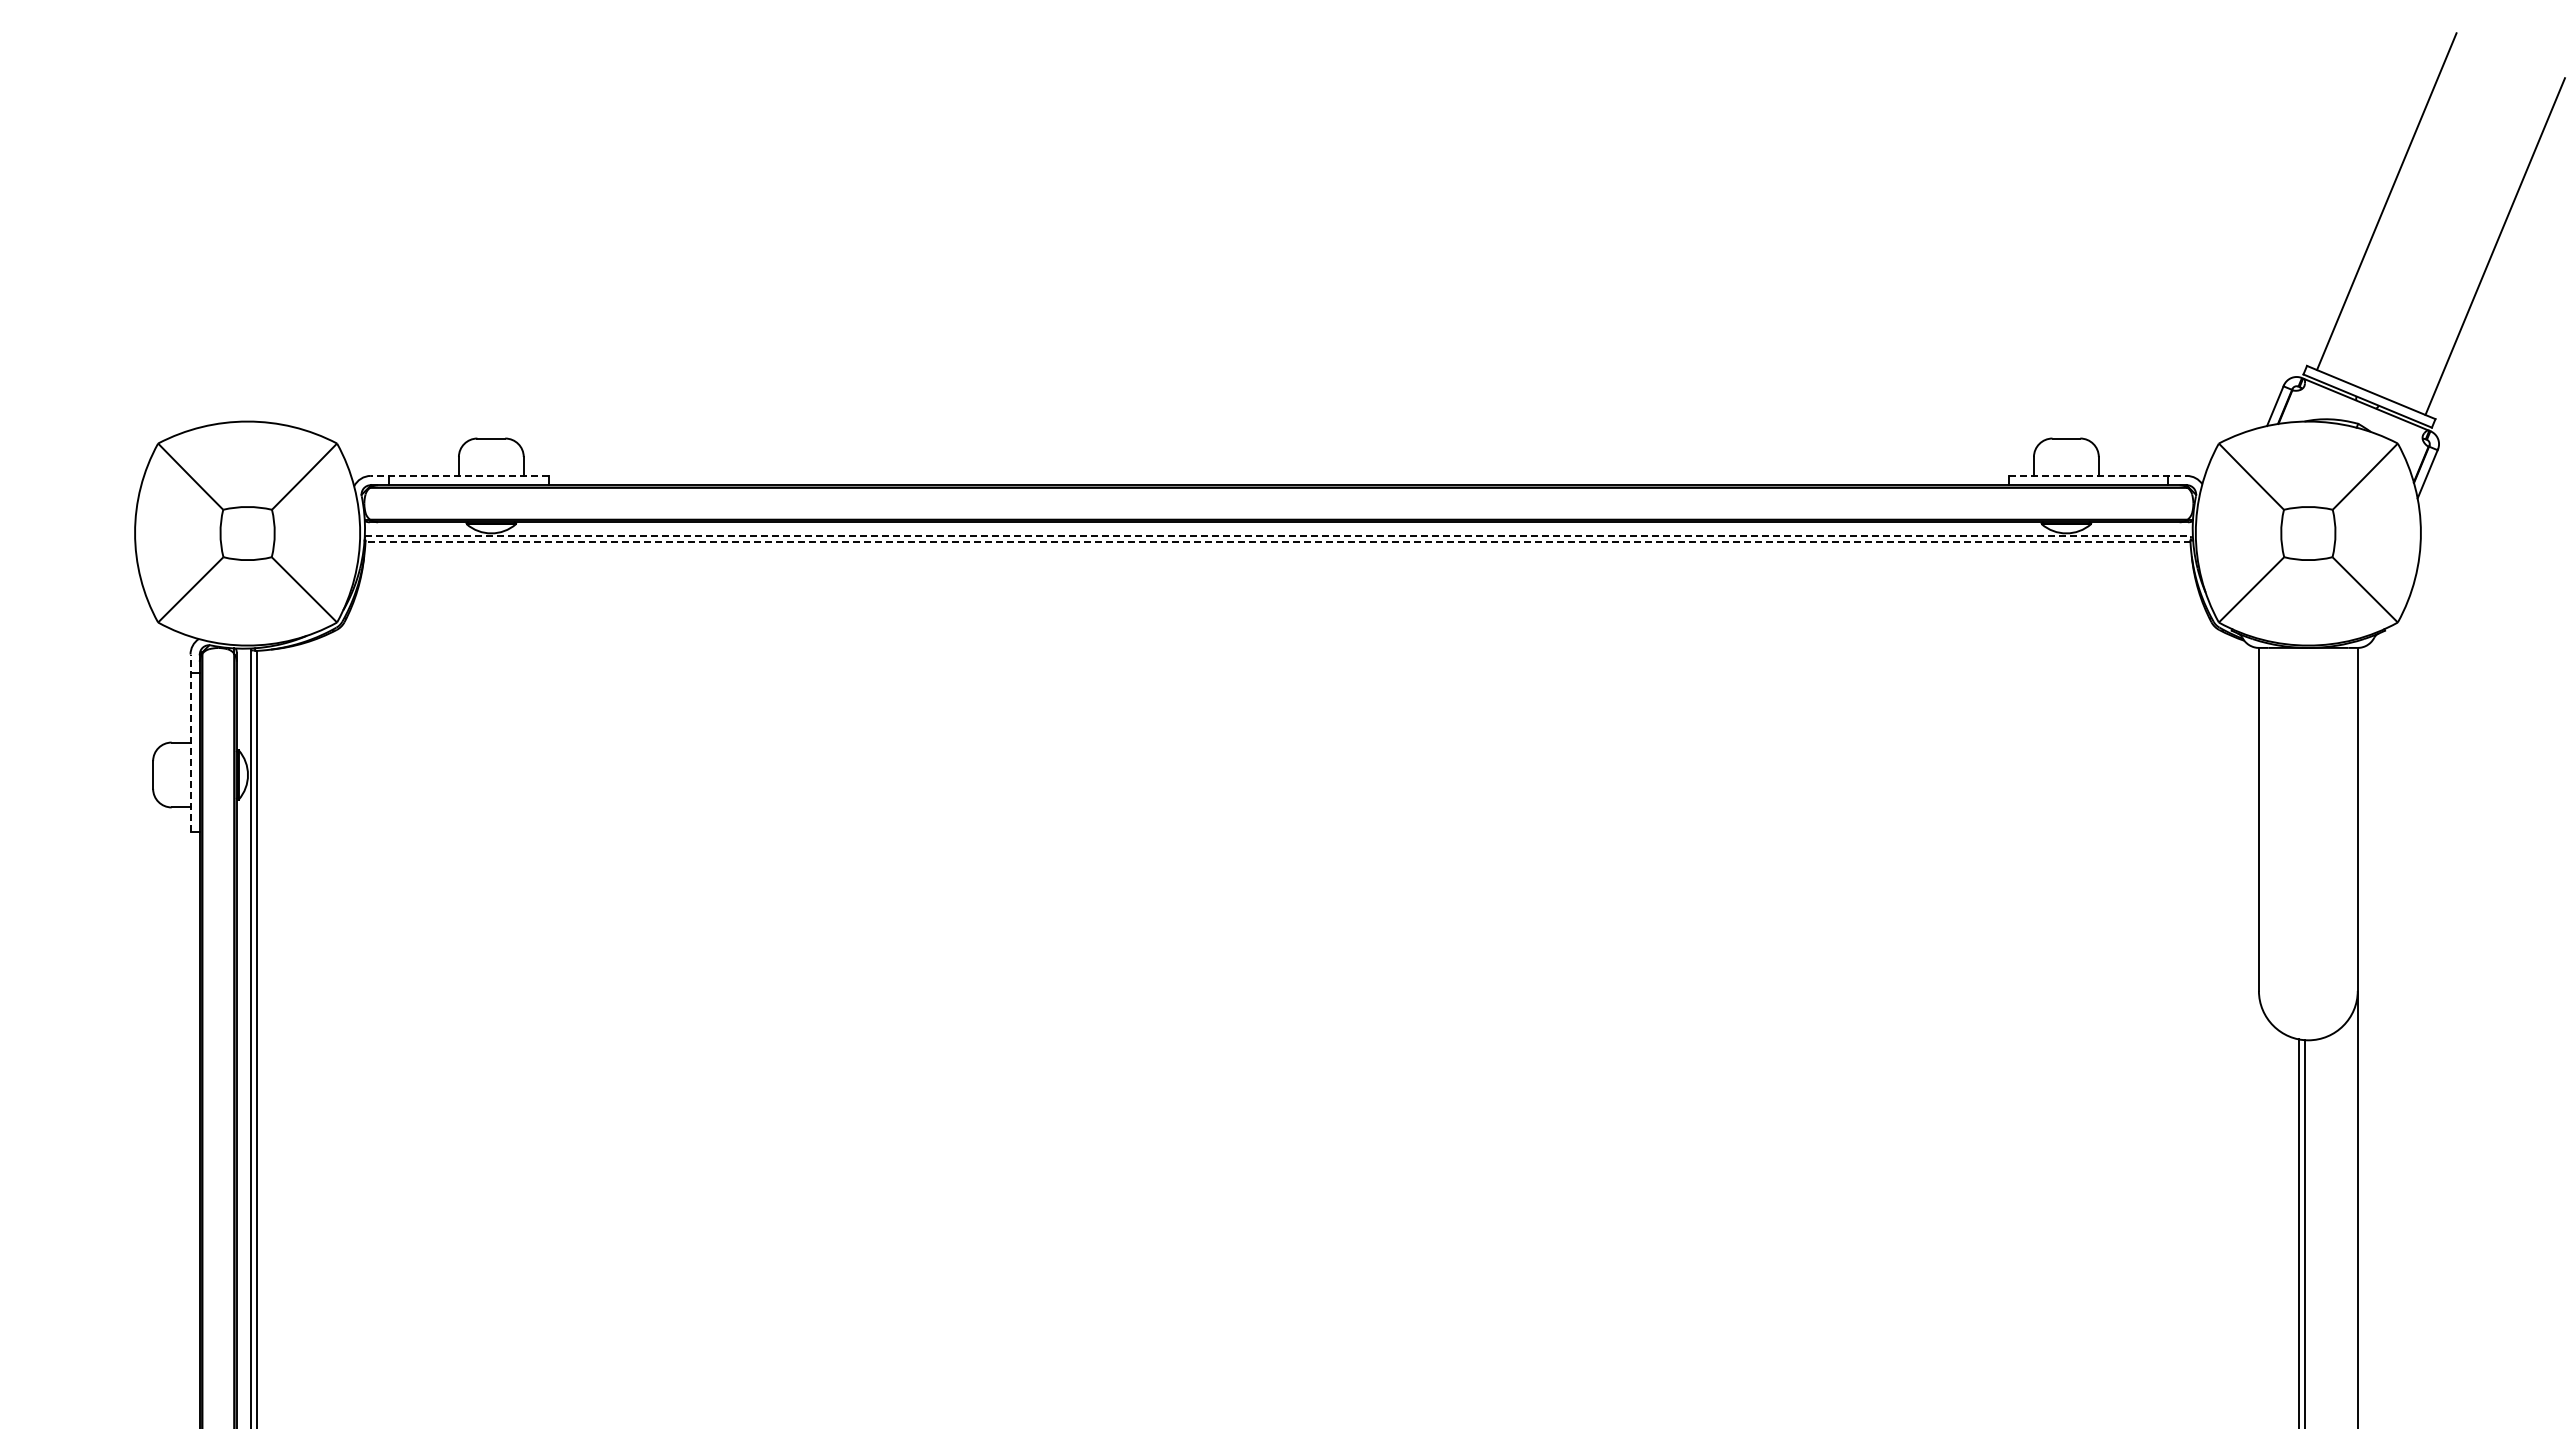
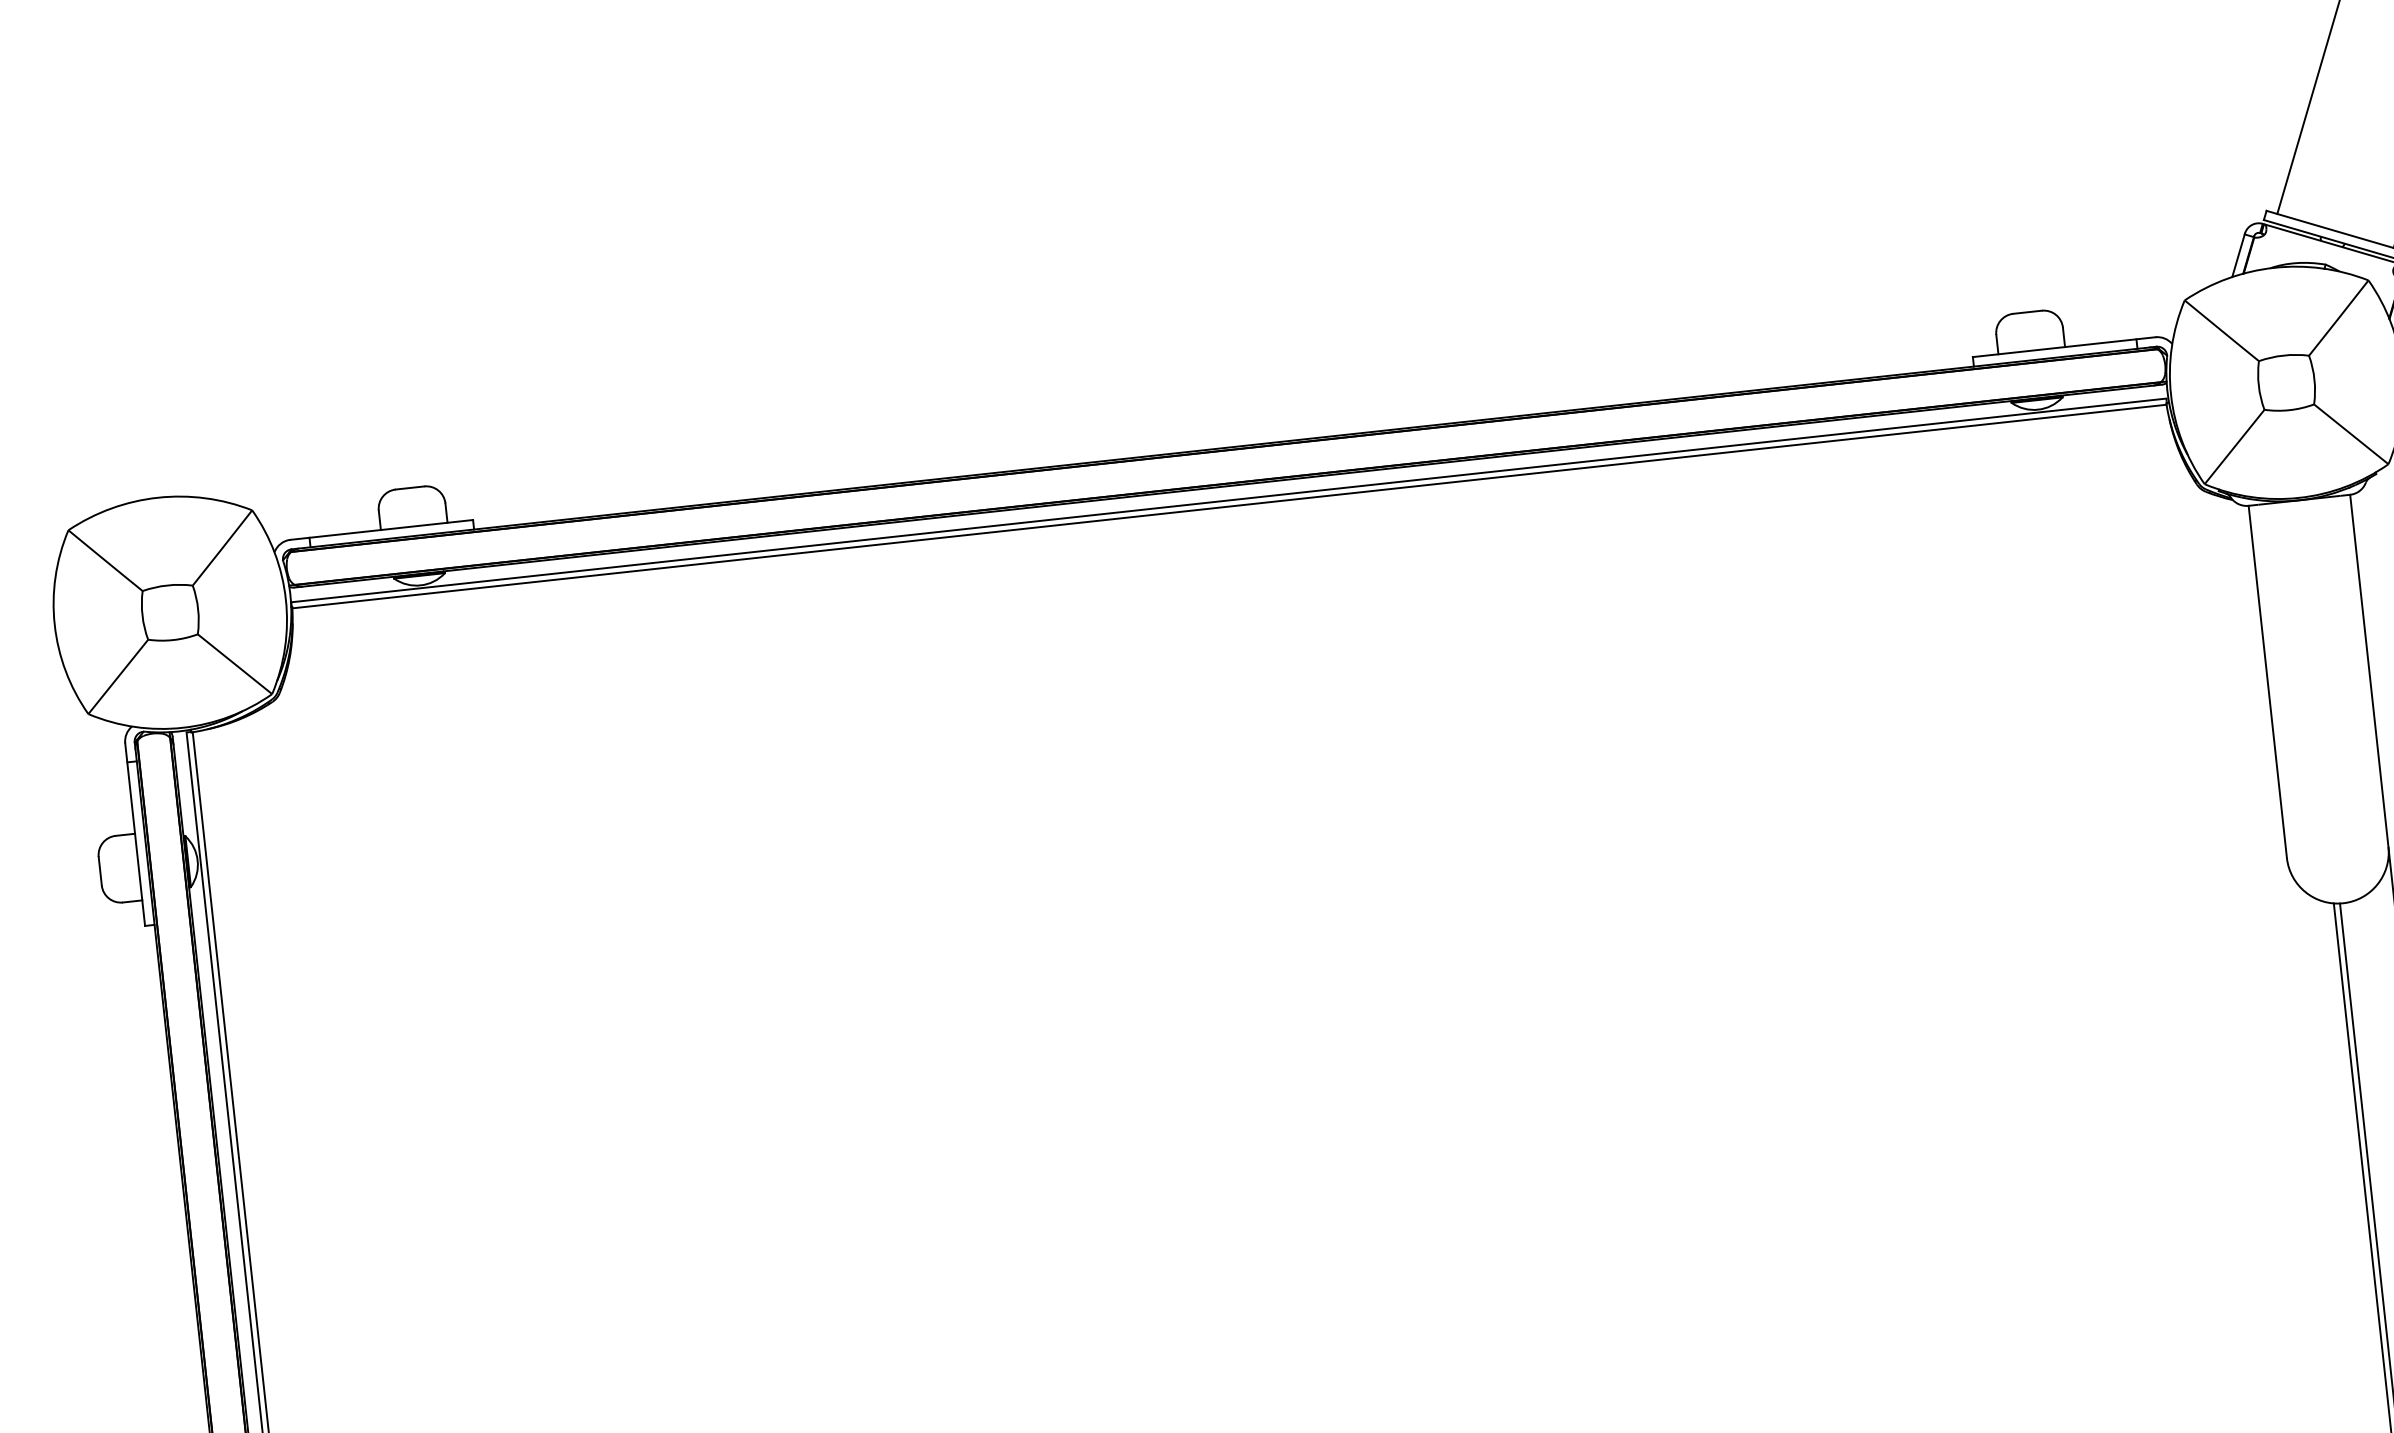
line: (459, 475) -> (381, 529), dashed -> solid
line: (2097, 475) -> (2063, 346), dashed -> solid
line: (1278, 536) -> (1229, 500), dashed -> solid
line: (1277, 542) -> (1229, 507), dashed -> solid
line: (190, 743) -> (135, 834), dashed -> solid

